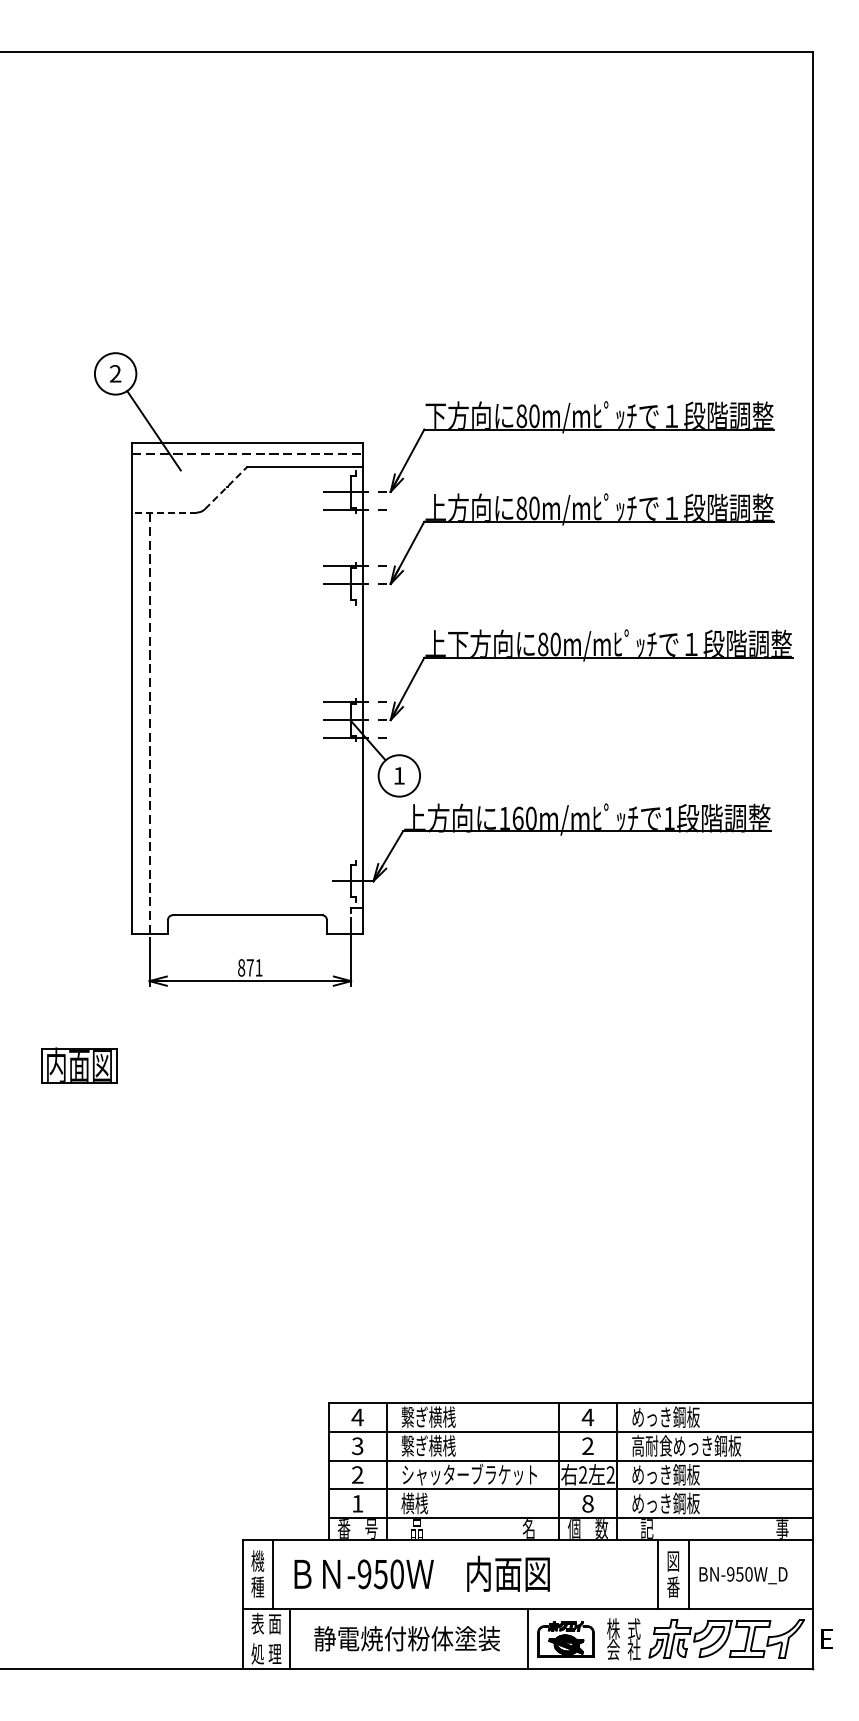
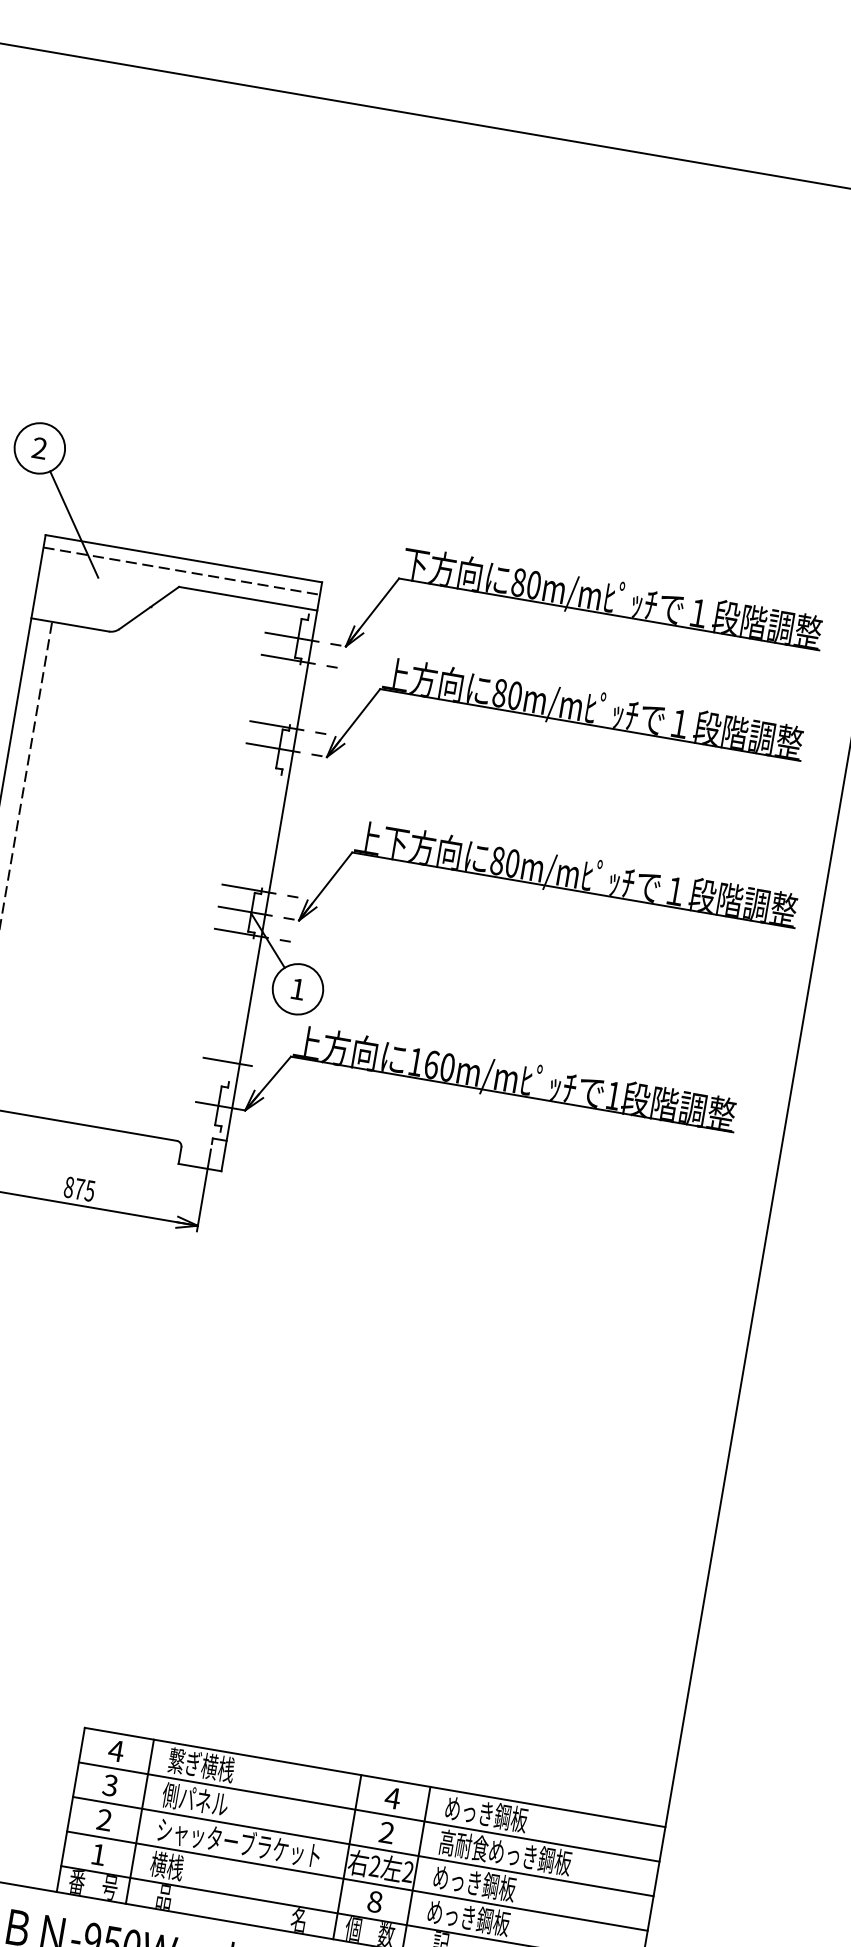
line: (226, 487) -> (149, 607), dashed -> solid
line: (164, 512) -> (70, 624), dashed -> solid
line: (352, 844) -> (227, 1062), added
text: (258, 967) -> (89, 1190), 871 -> 875
text: (428, 1445) -> (195, 1799), 繋ぎ横桟 -> 側パネル

